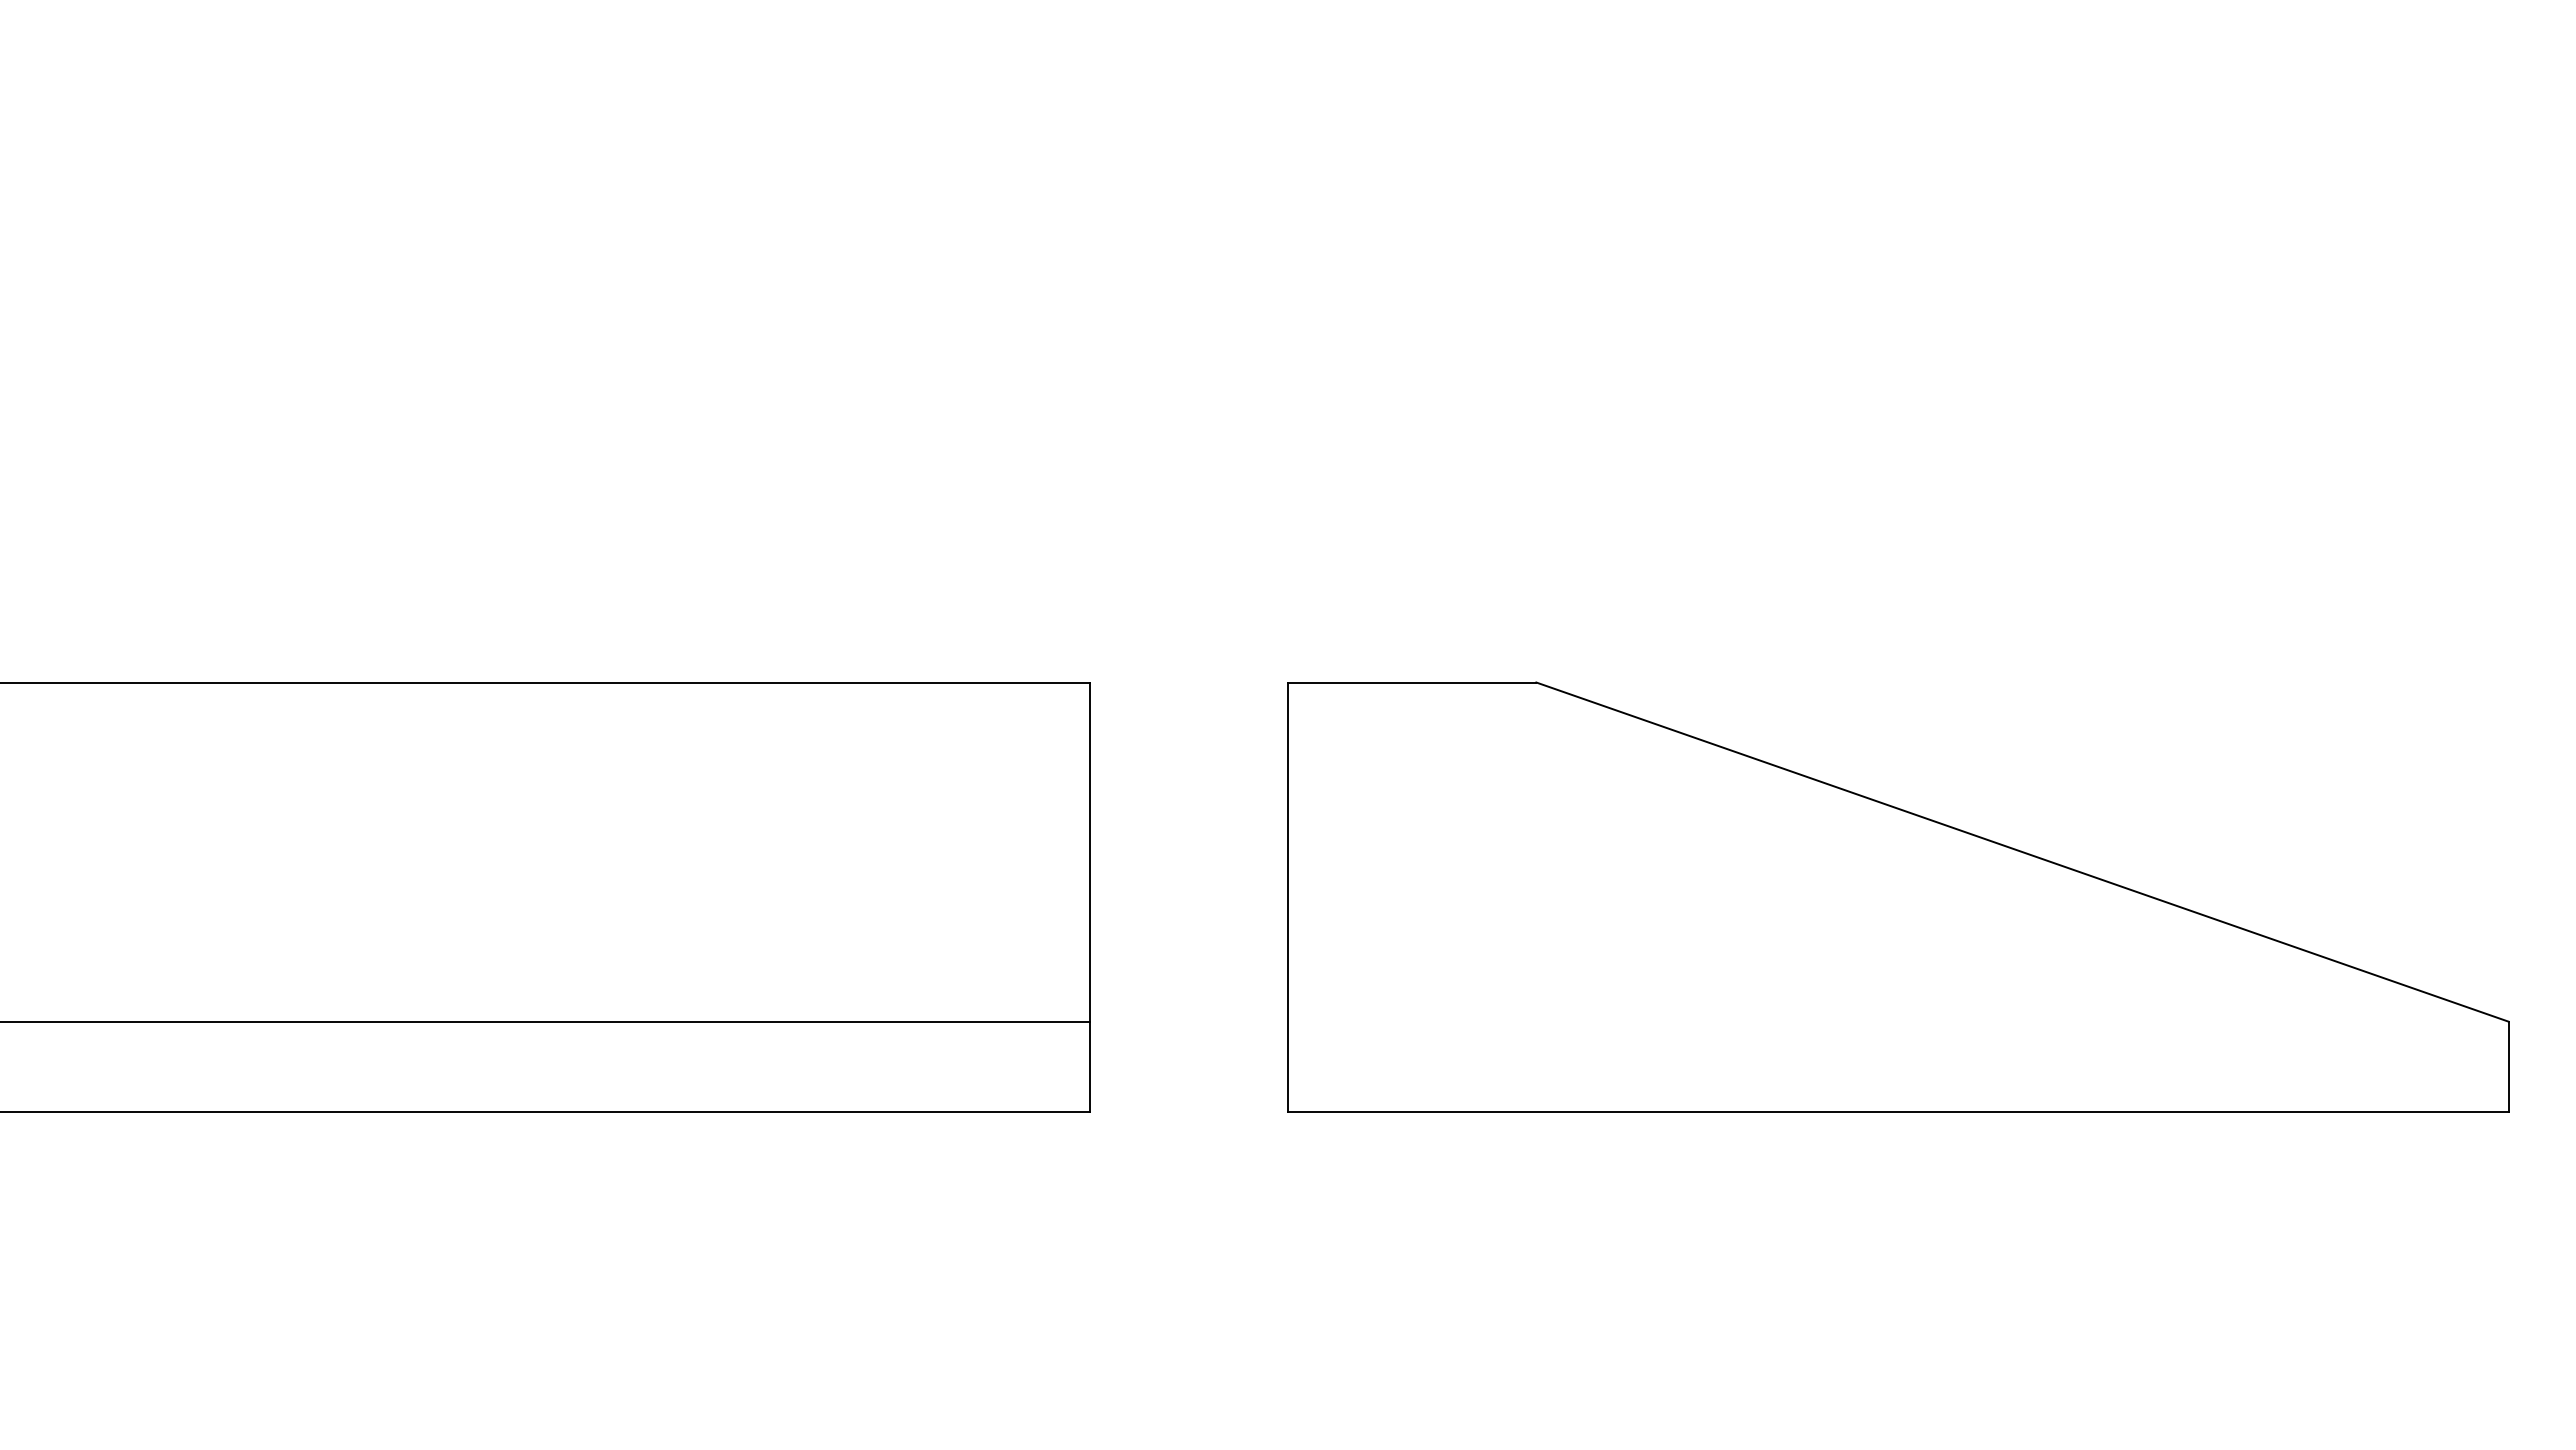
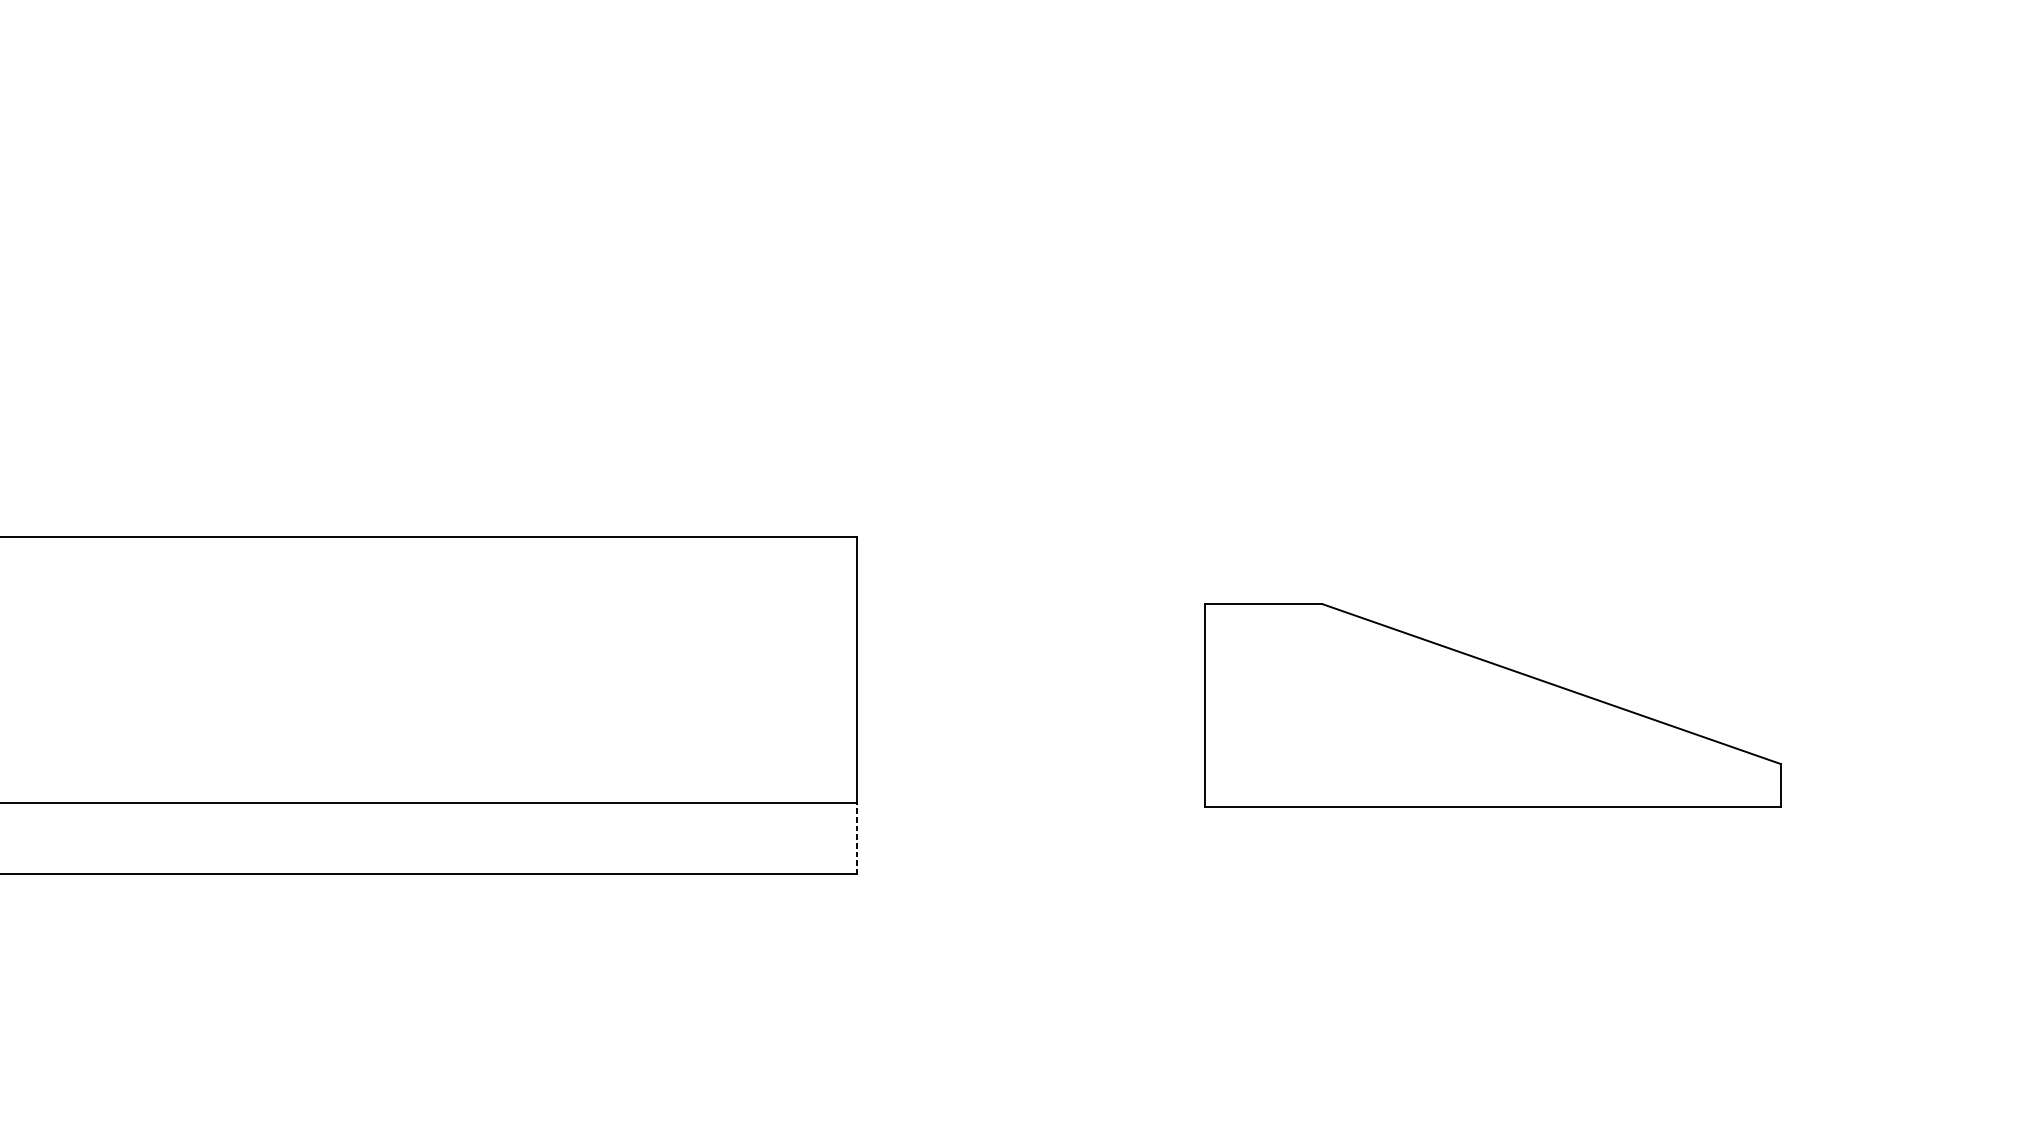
part: (1898, 896) -> (1493, 704), size x0.6
line: (1090, 1066) -> (857, 838), solid -> dashed

